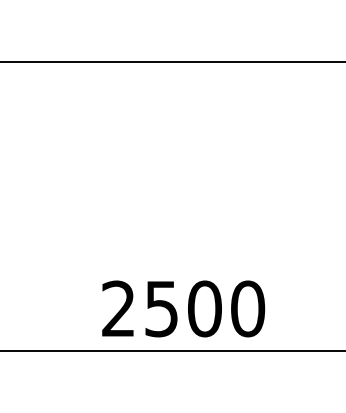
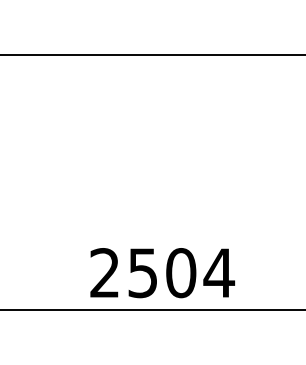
text: (247, 308) -> (218, 272), 2500 -> 2504

